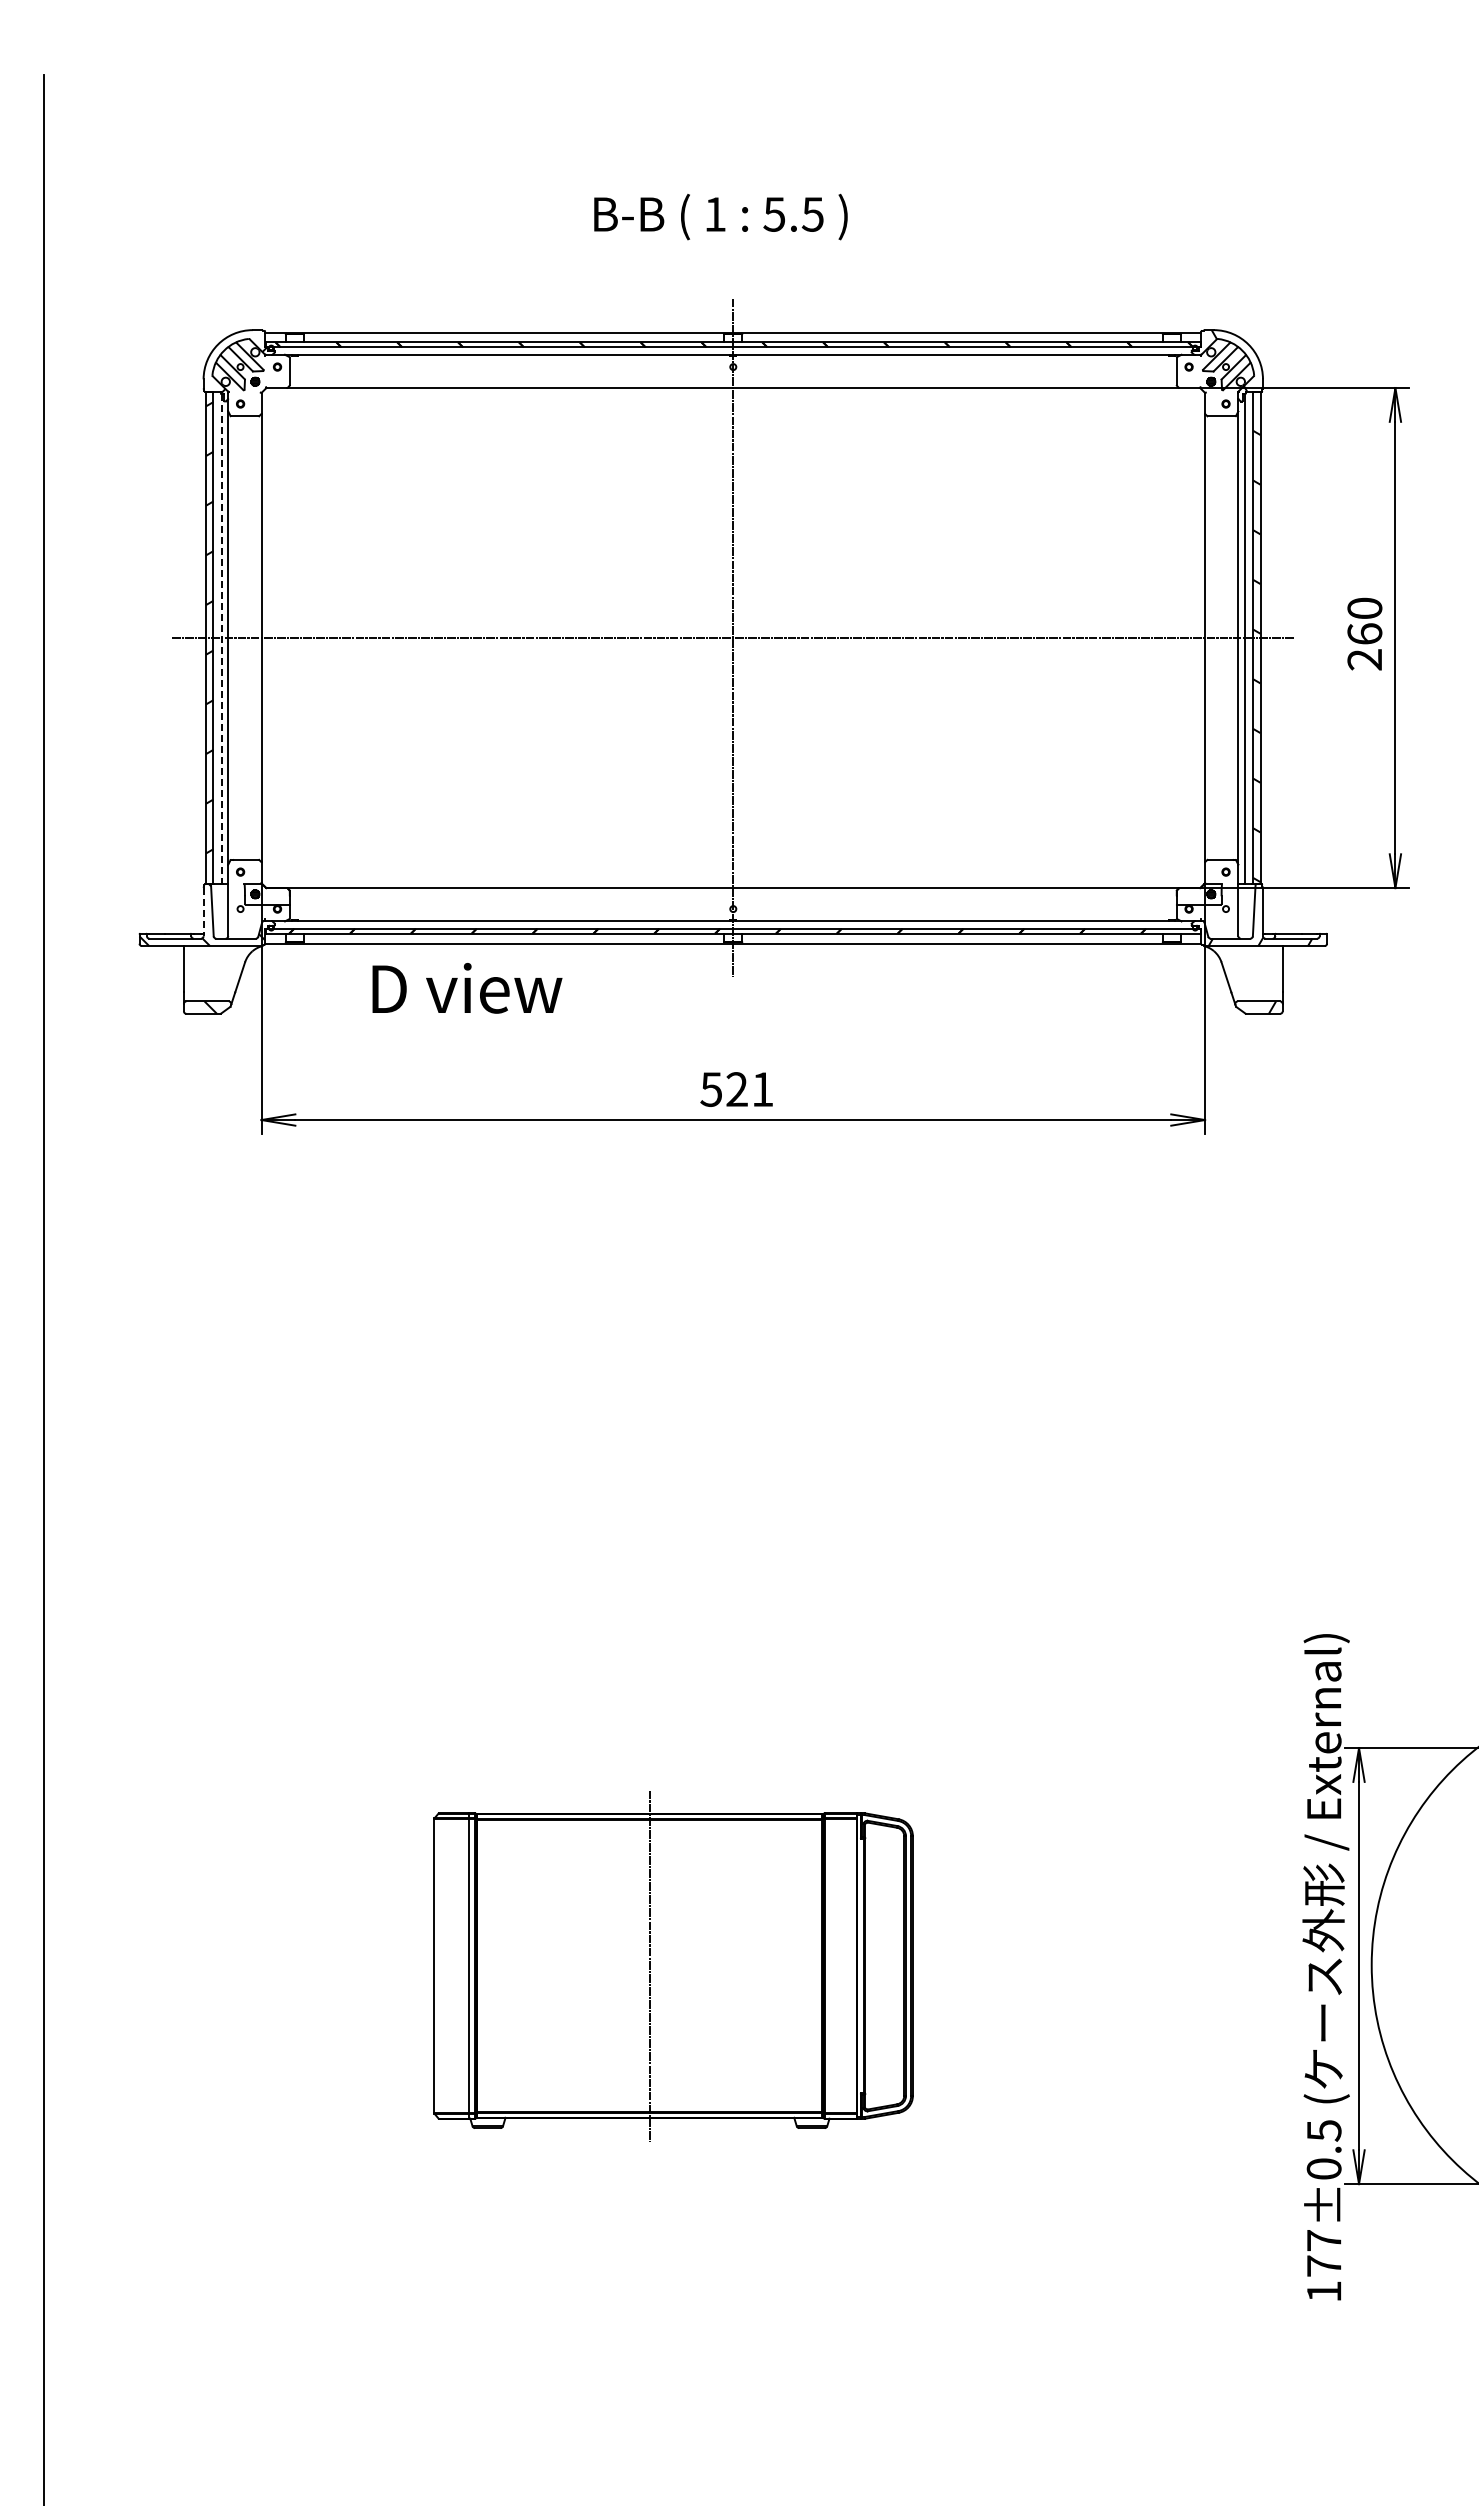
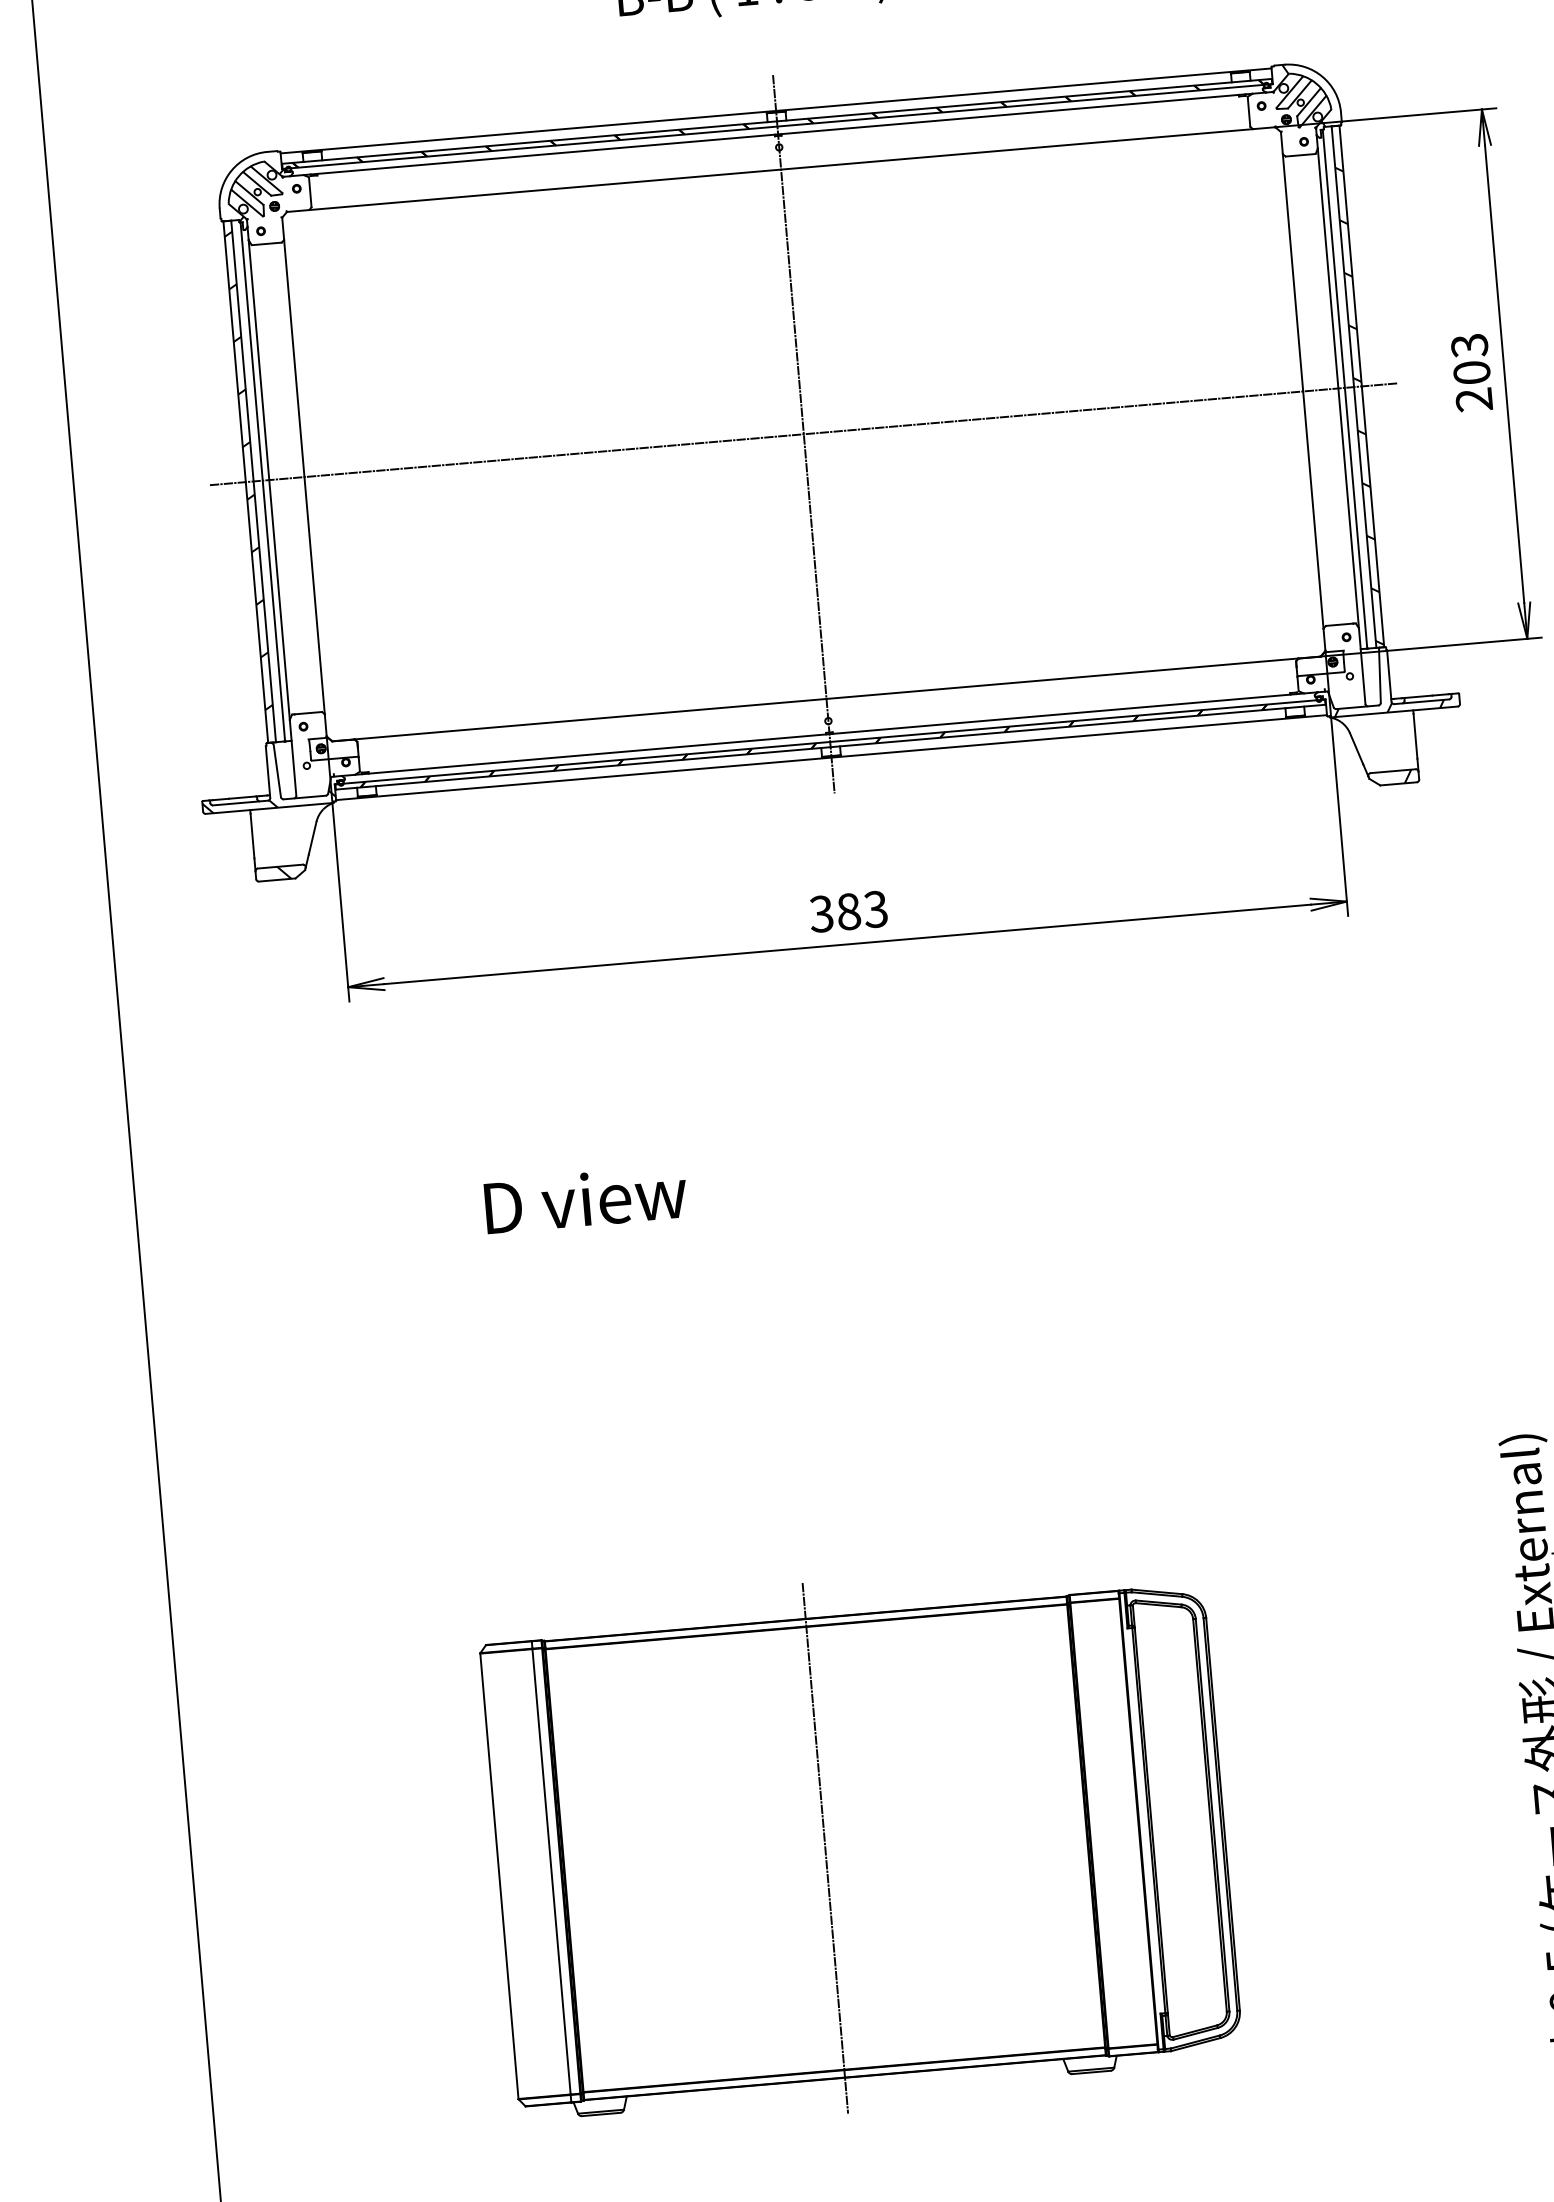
text: (1364, 620) -> (1470, 358), 260 -> 203
line: (222, 639) -> (263, 482), dashed -> solid
line: (203, 912) -> (267, 772), dashed -> solid
text: (467, 988) -> (586, 1199), moved
text: (737, 1089) -> (849, 911), 521 -> 383
part: (673, 1965) -> (860, 1844), size x1.43

